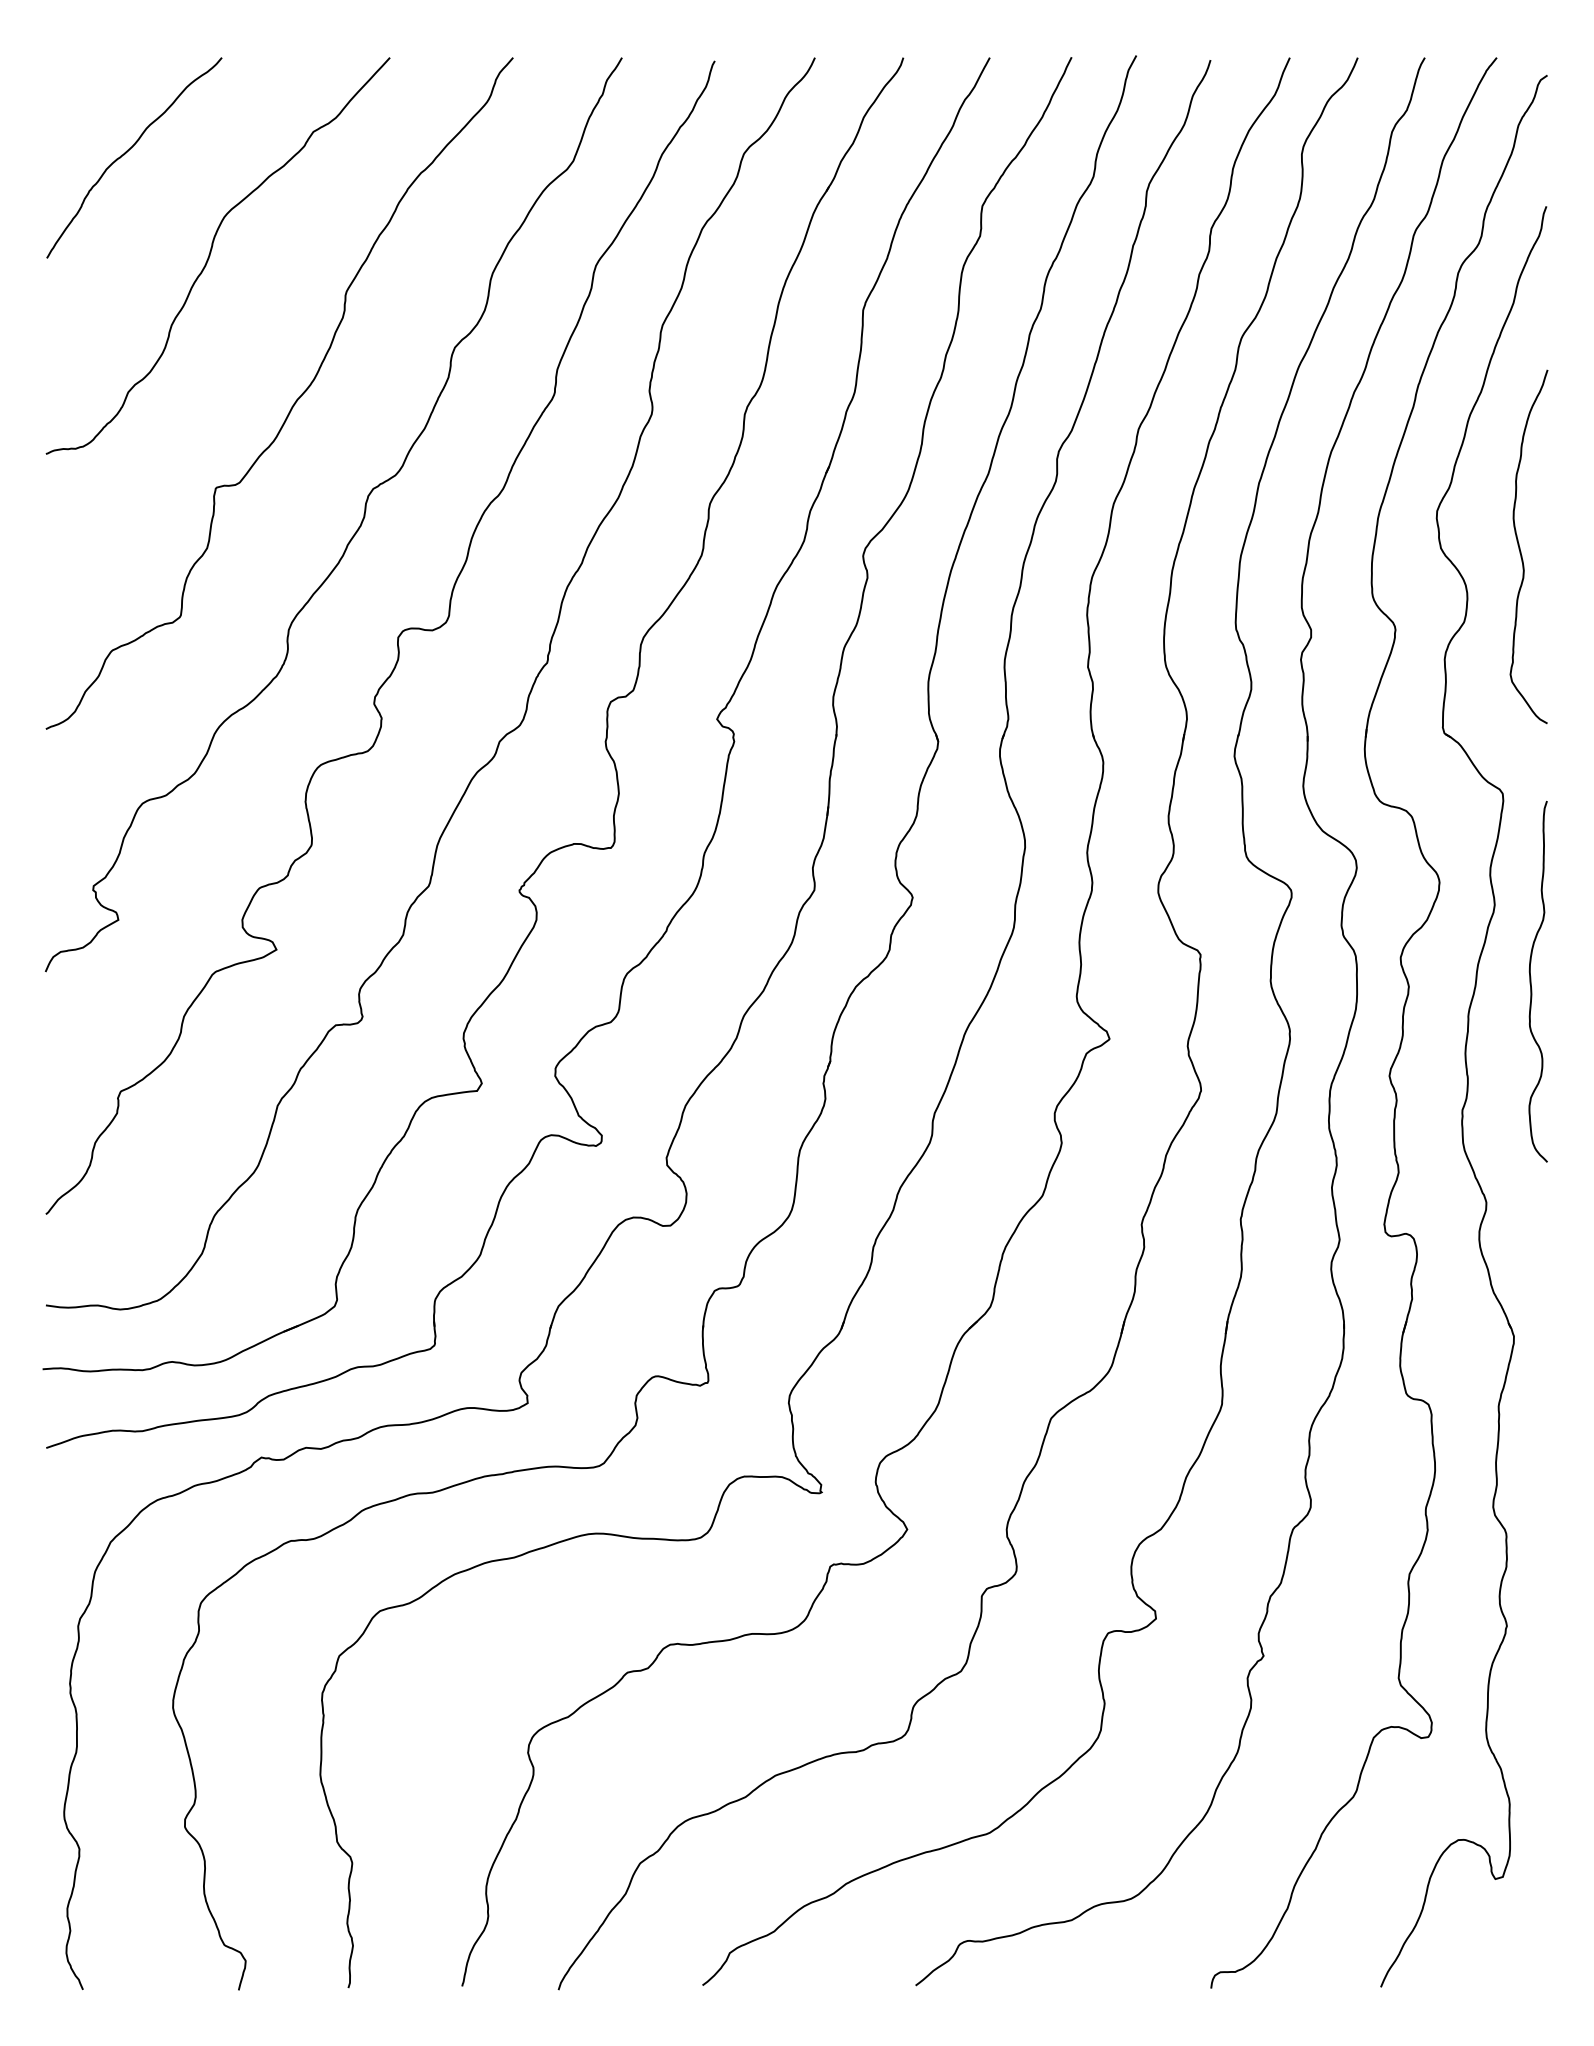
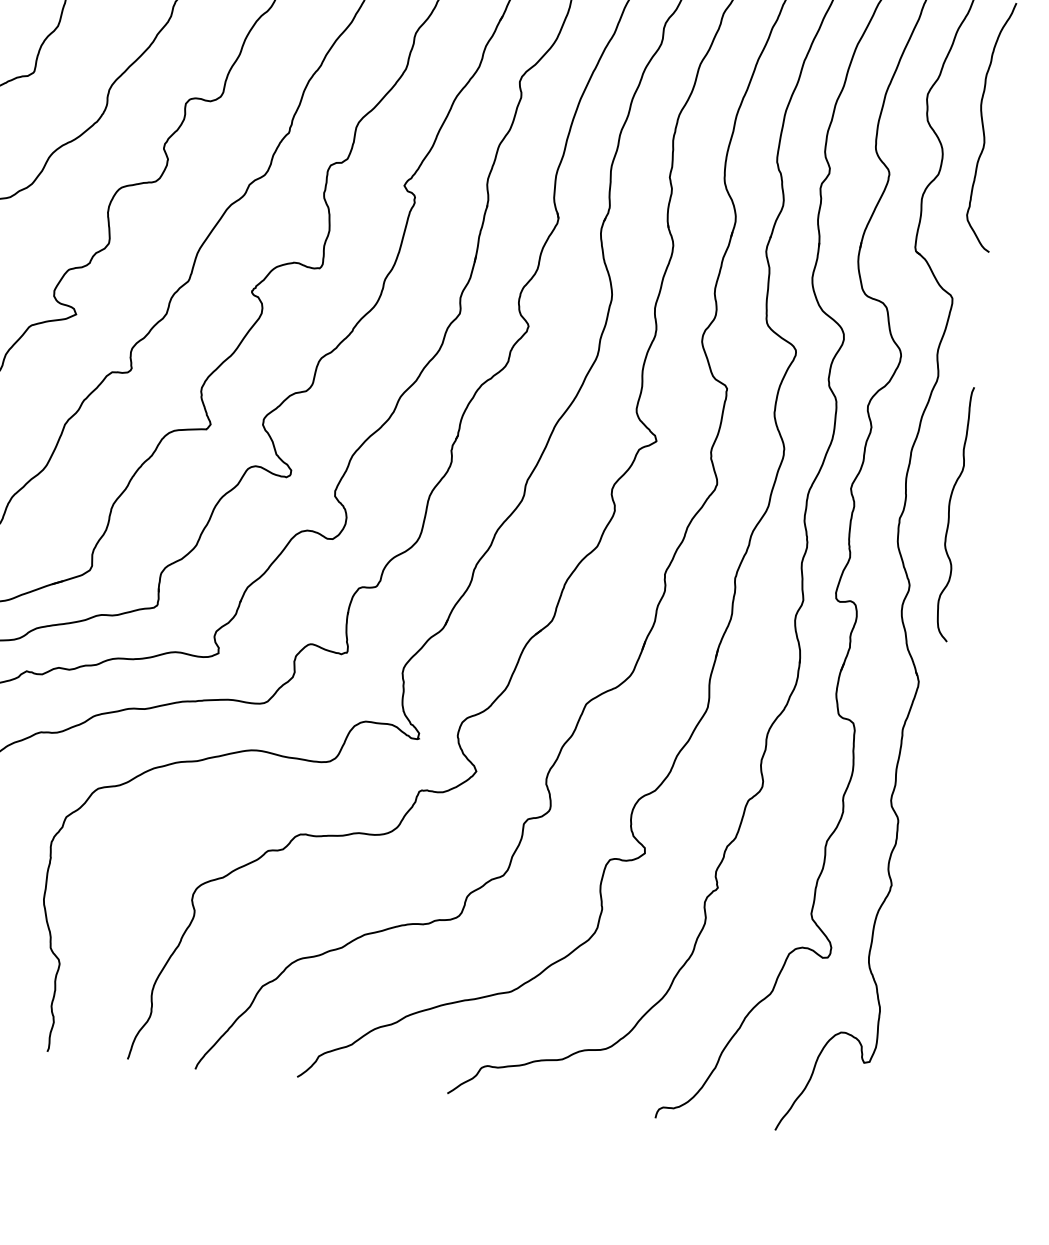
curve: (1531, 981) -> (949, 513), moved

